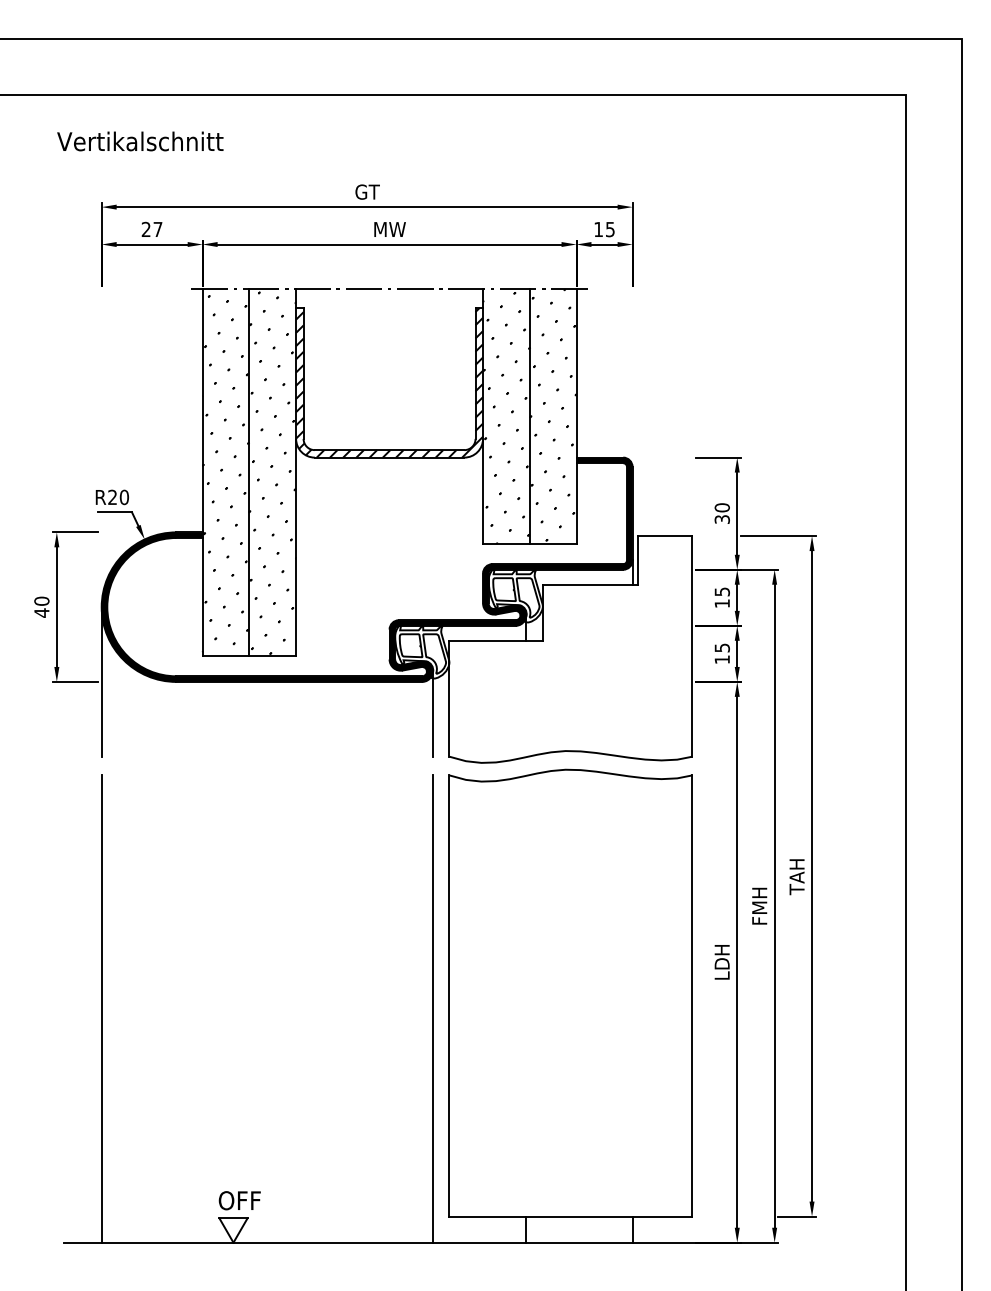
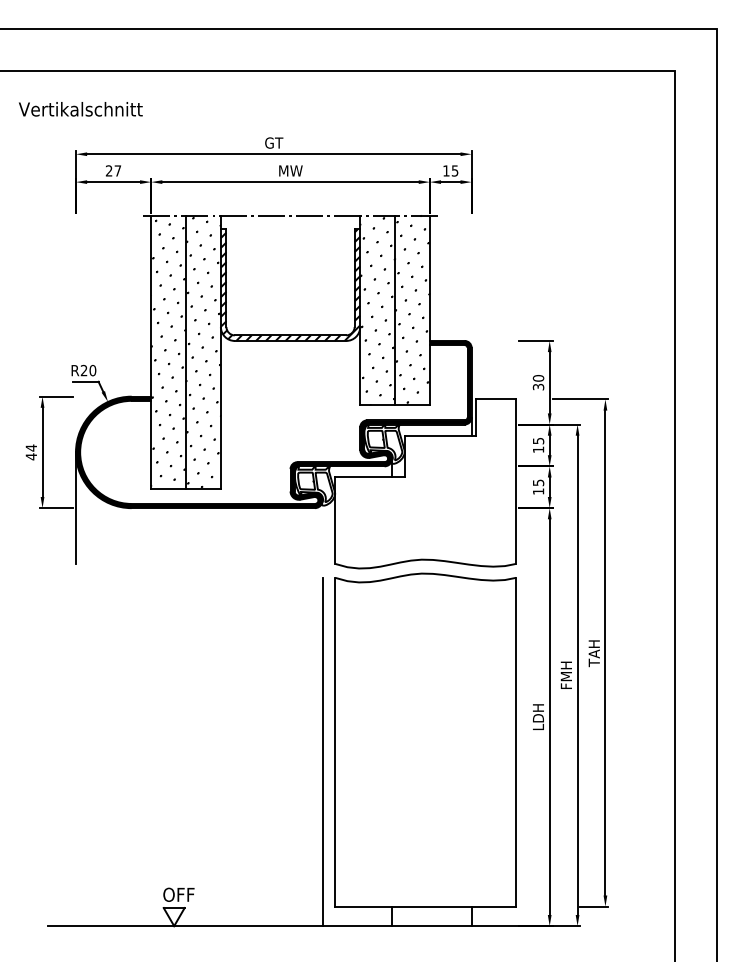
text: (139, 141) -> (80, 109), moved
text: (42, 600) -> (31, 447), 40 -> 44
line: (432, 713) -> (322, 531), removed
line: (101, 1008) -> (75, 751), removed

